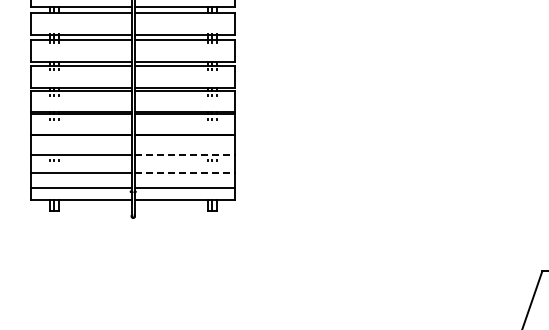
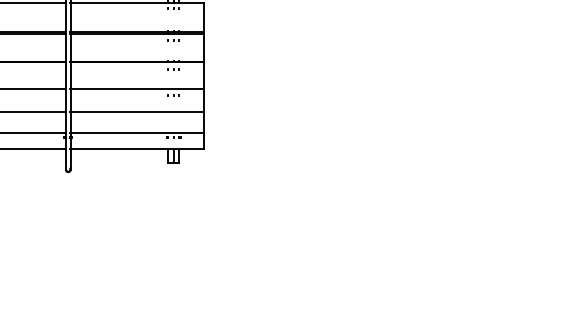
line: (185, 155) -> (137, 89), dashed -> solid
line: (185, 173) -> (137, 112), dashed -> solid

